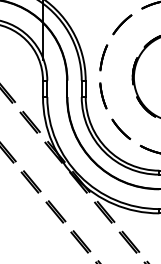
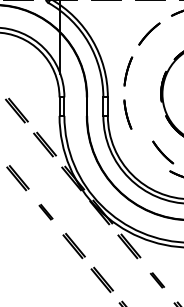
line: (121, 129) -> (163, 152), moved
part: (30, 182) -> (45, 212), size x0.6
part: (129, 242) -> (157, 280), size x0.6

